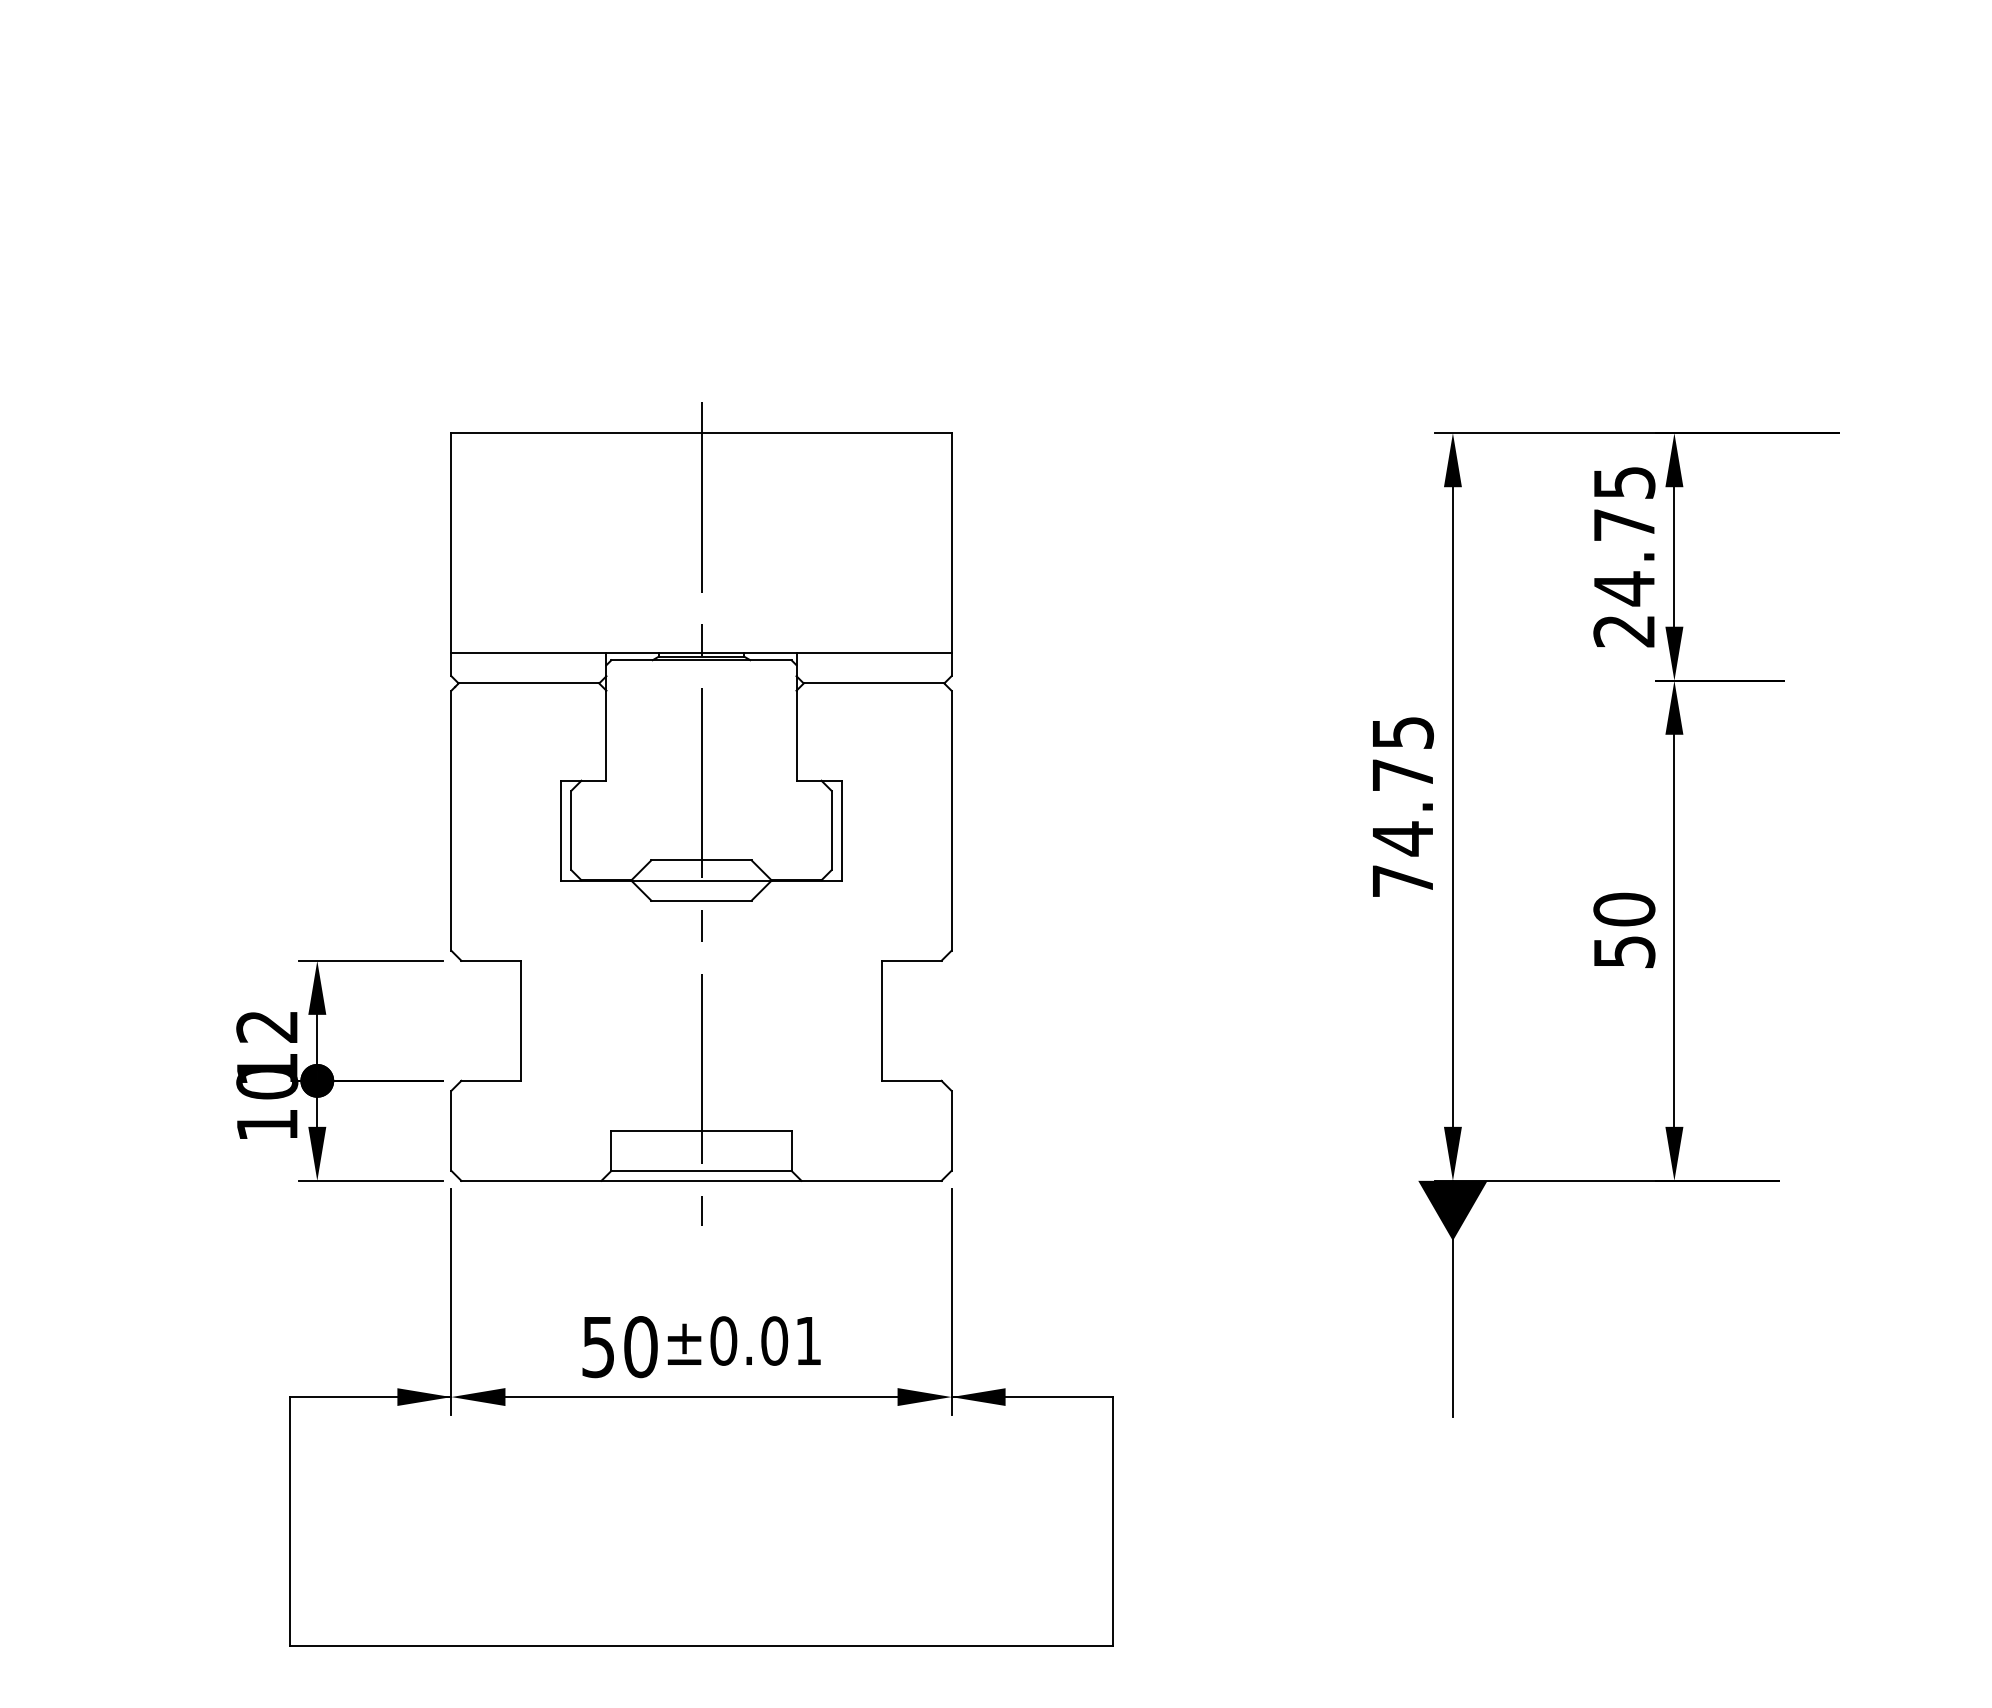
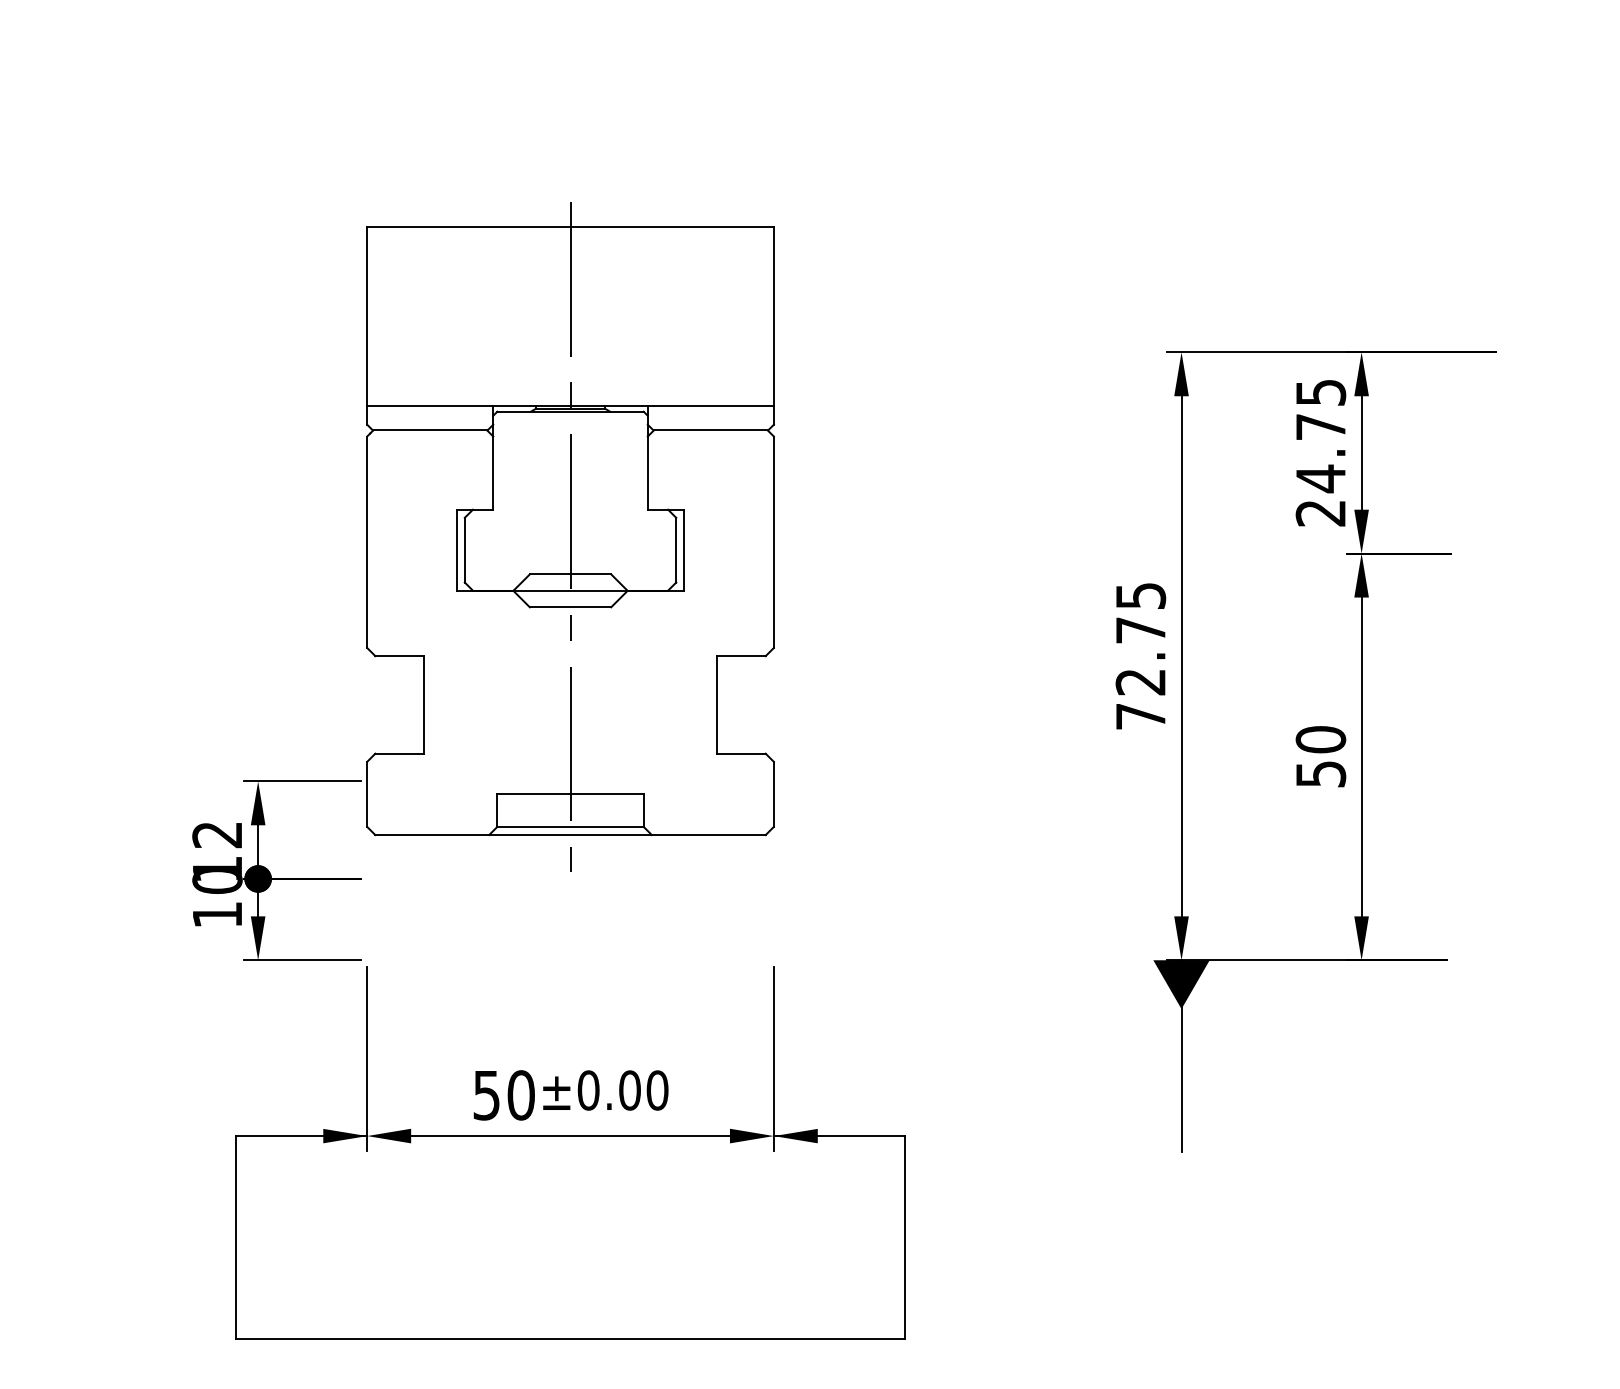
part: (701, 813) -> (570, 536), moved
text: (1401, 838) -> (1139, 681), 74.75 -> 72.75
text: (808, 1340) -> (657, 1090), ±0.01 -> ±0.00

